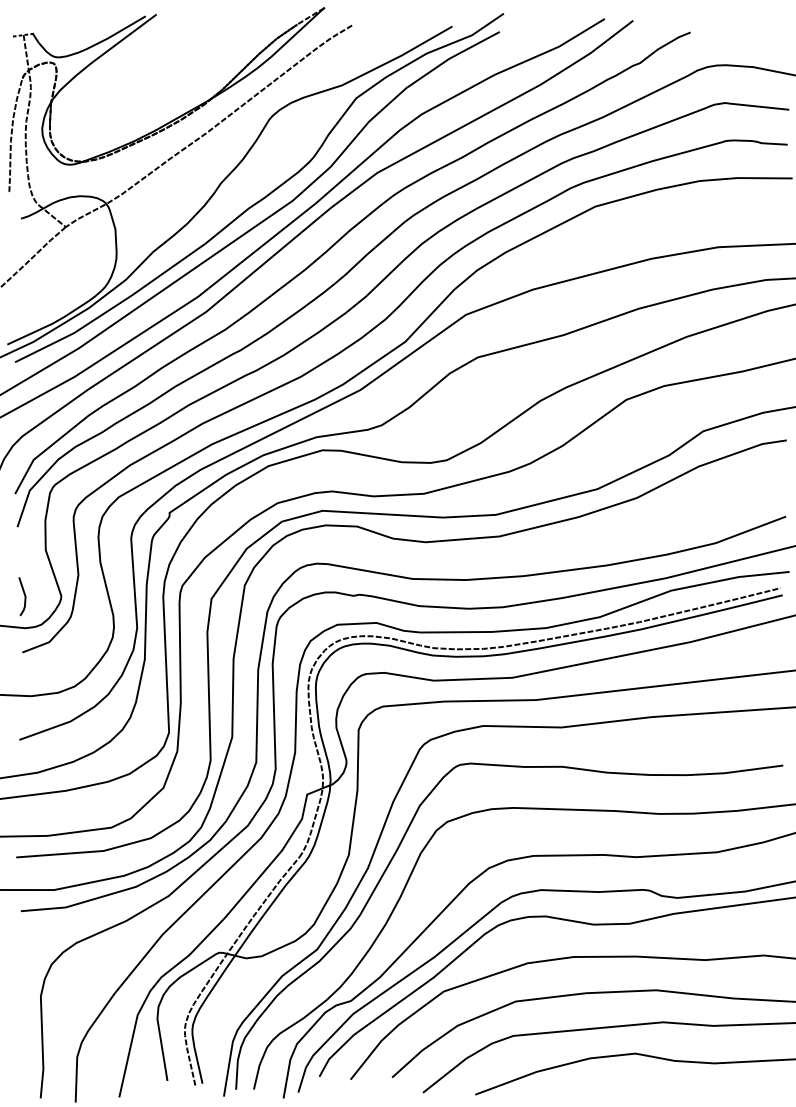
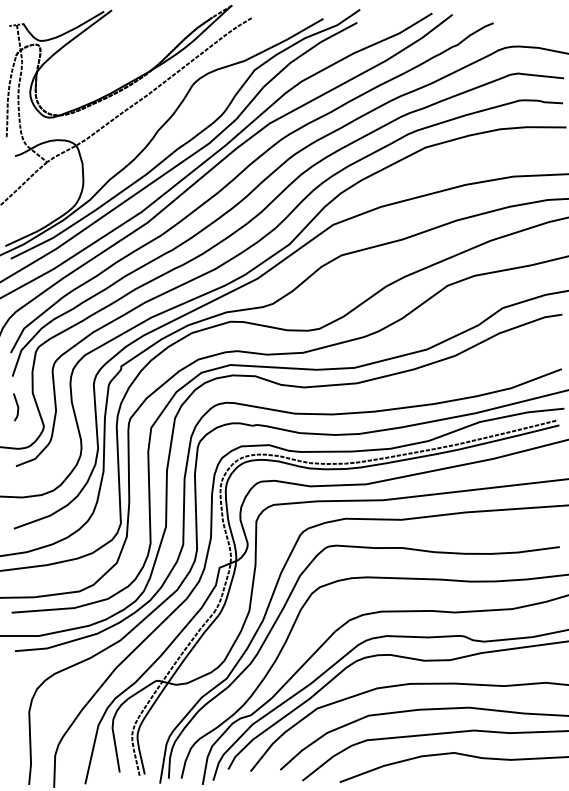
line: (24, 596) -> (17, 407), moved

